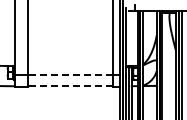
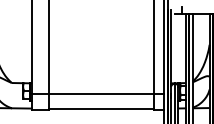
line: (69, 74) -> (100, 93), dashed -> solid
line: (69, 86) -> (100, 108), dashed -> solid

